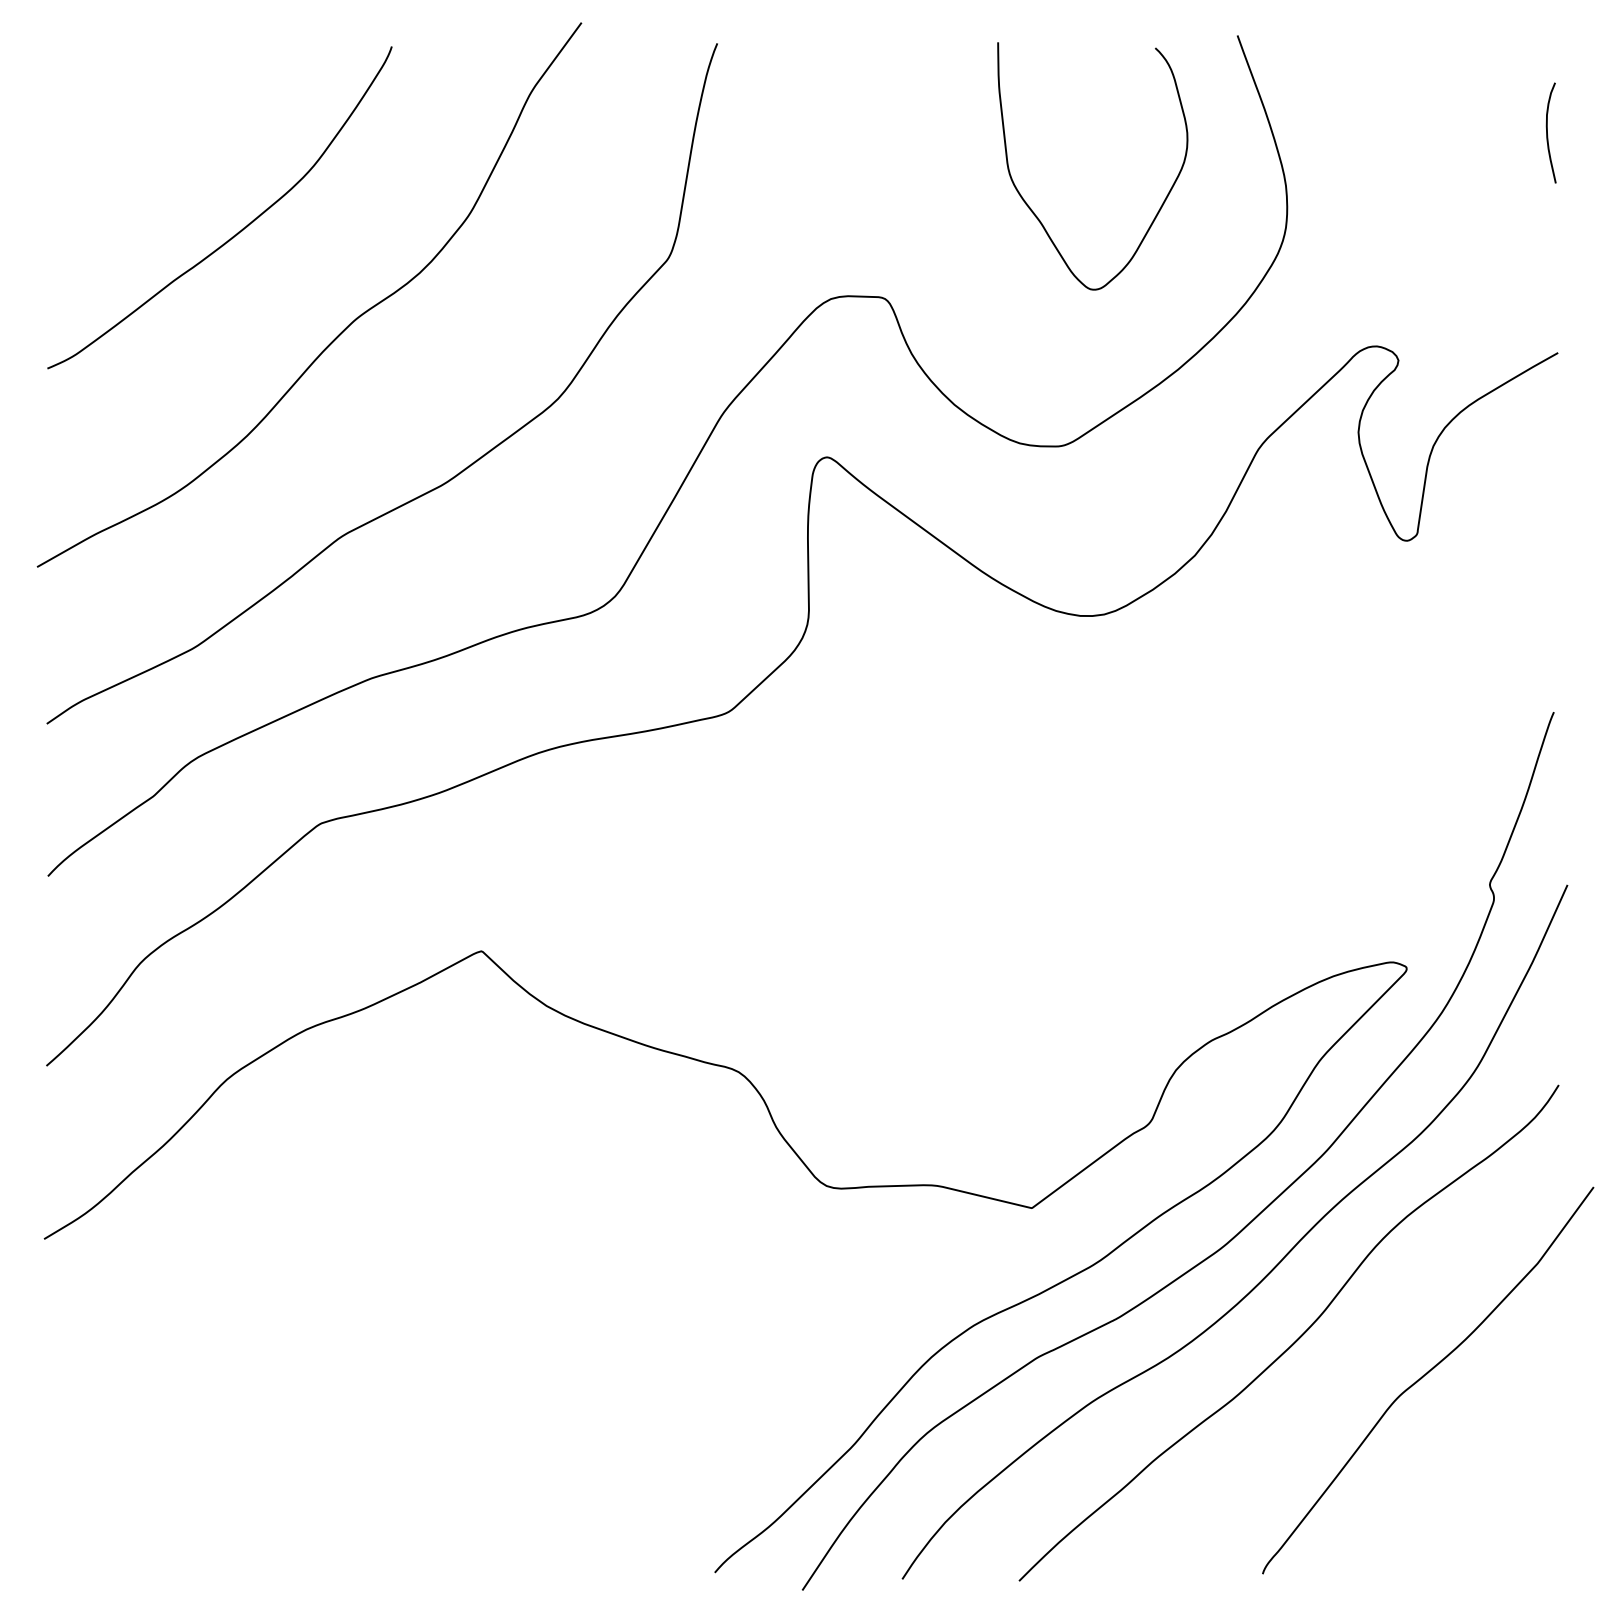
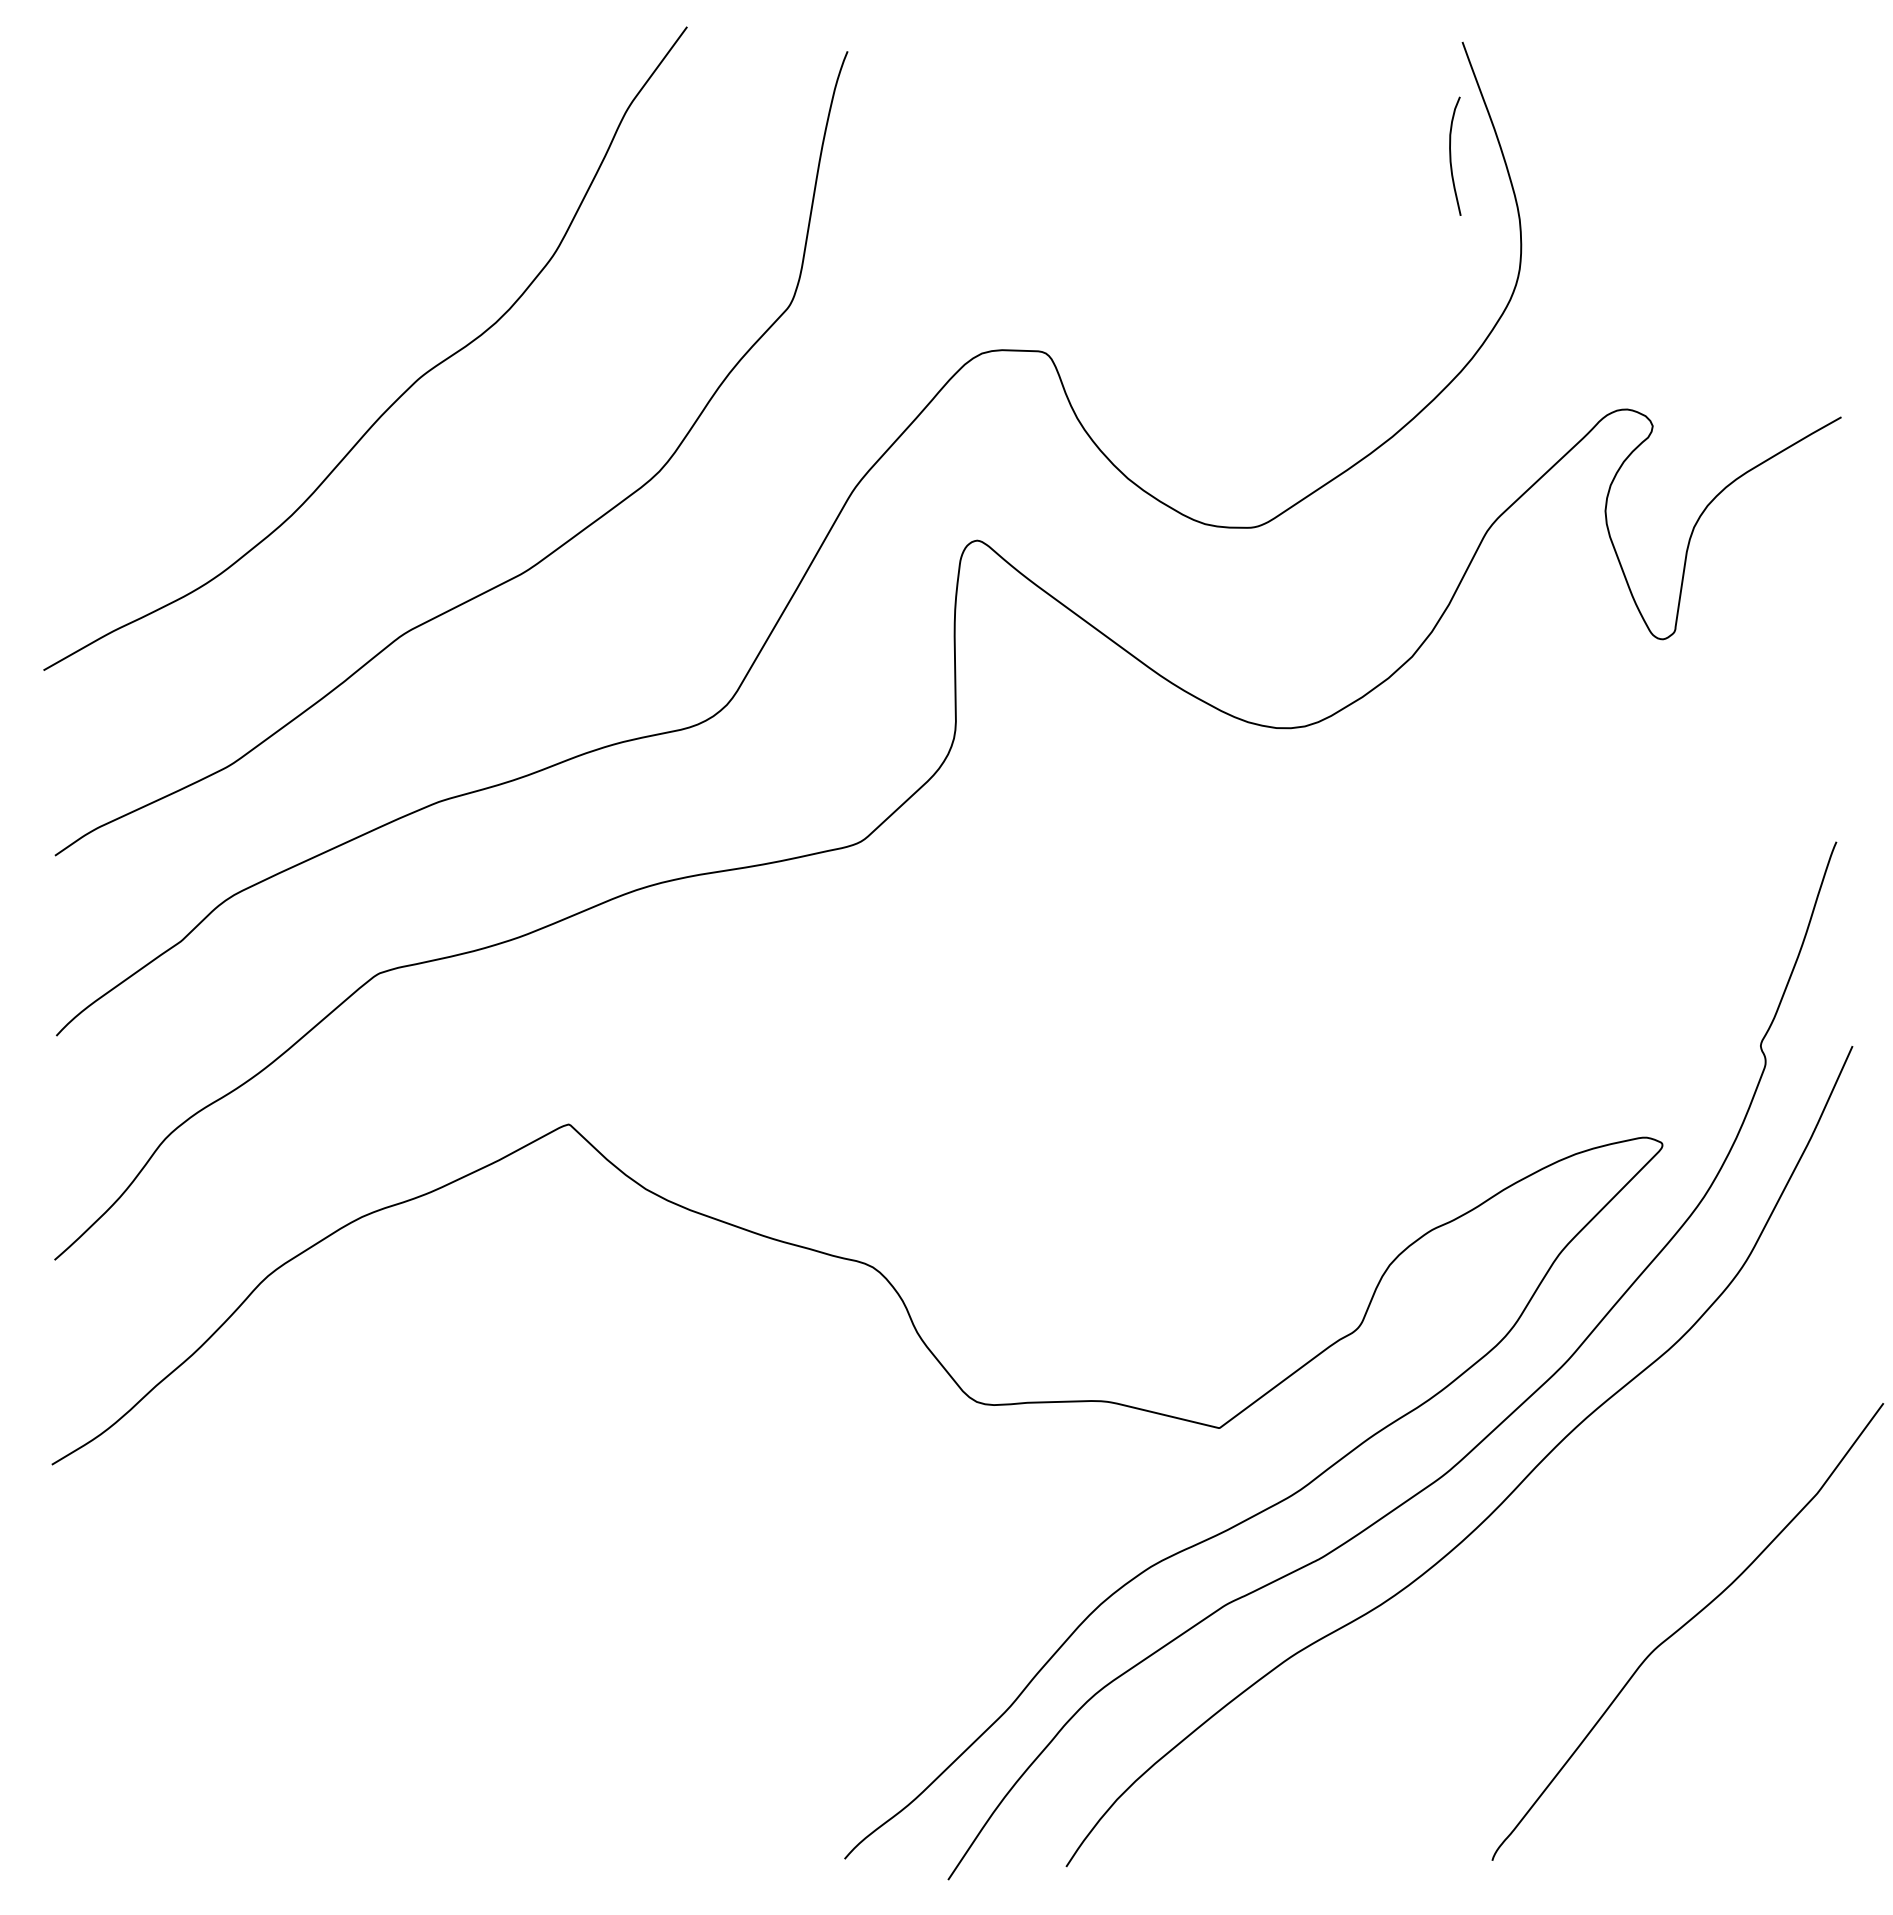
curve: (1548, 132) -> (1451, 155), moved
curve: (1031, 209) -> (1219, 247), removed
curve: (240, 230) -> (283, 272), removed
curve: (1296, 1339) -> (1532, 1583), removed

